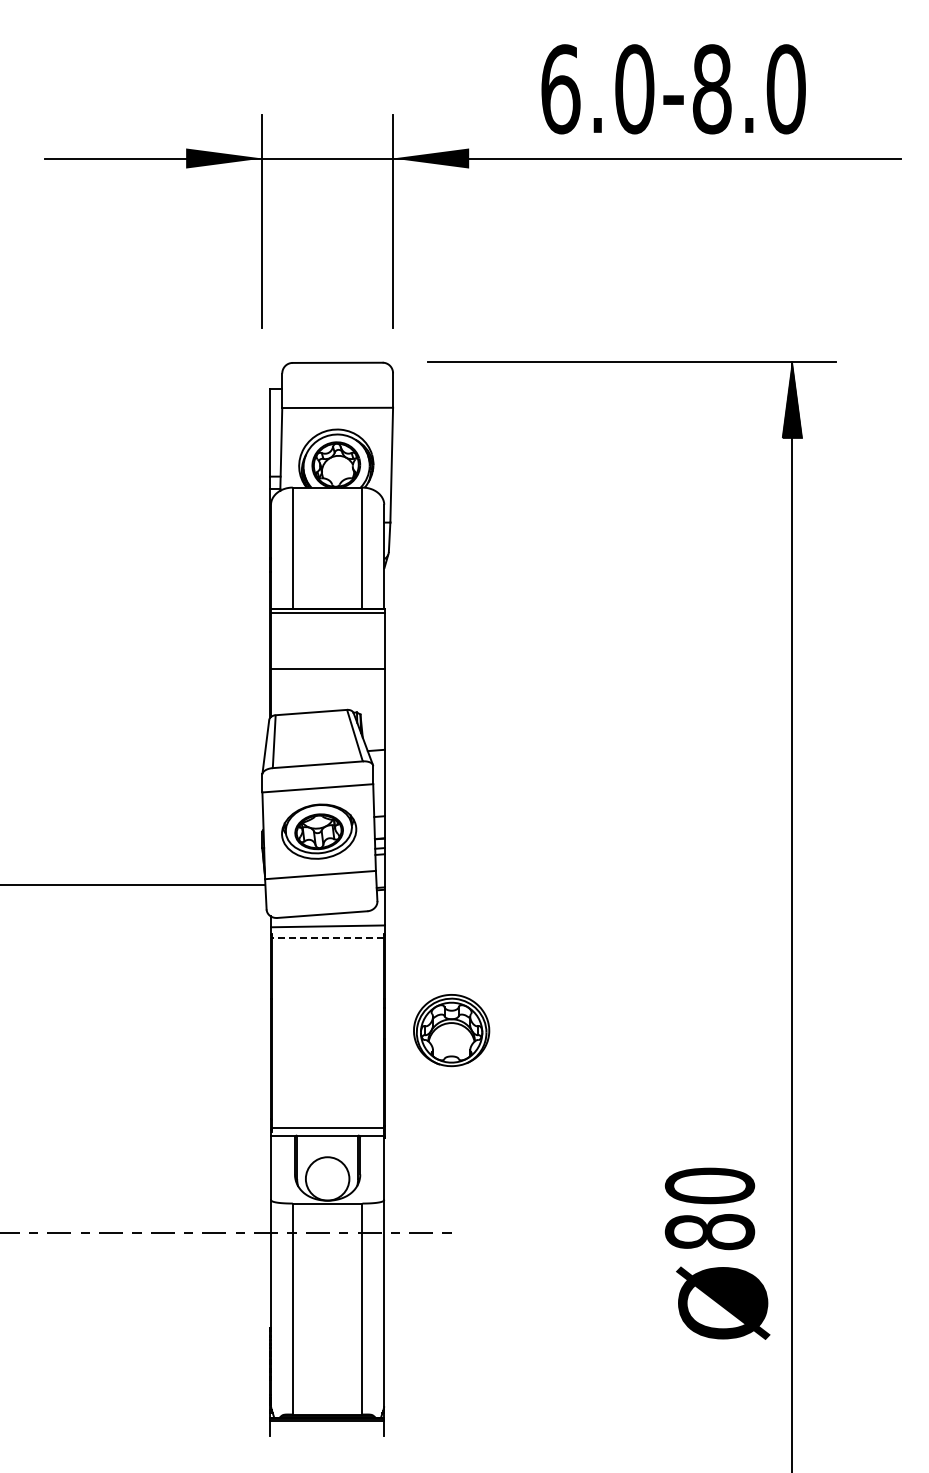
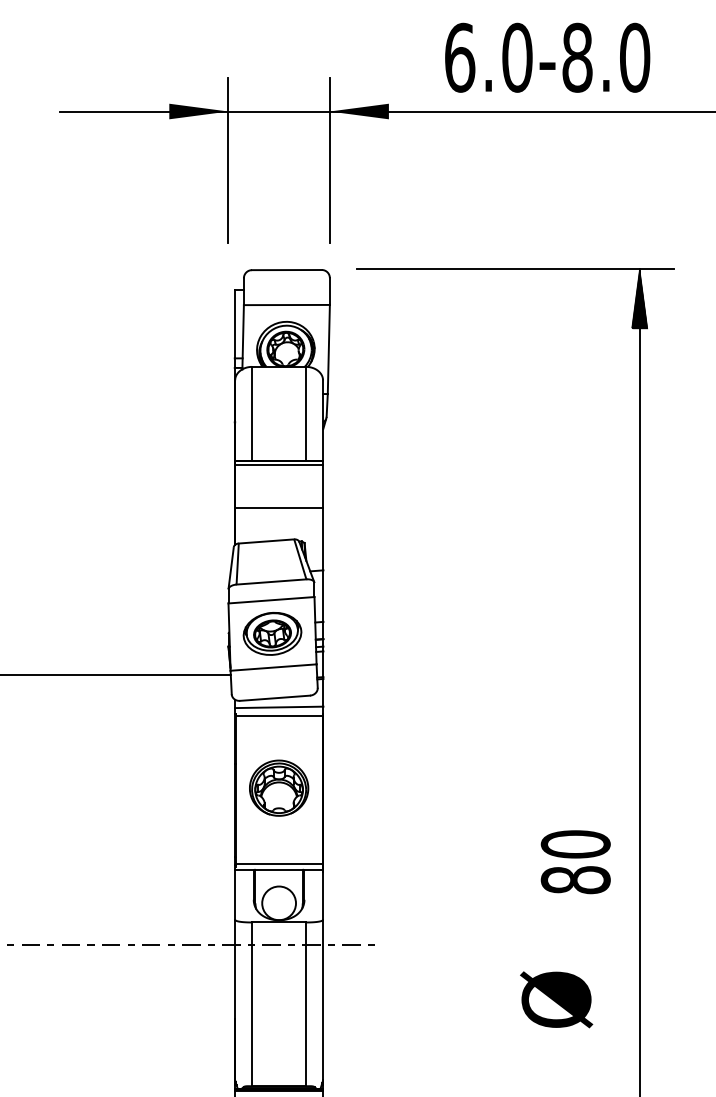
line: (327, 938) -> (279, 716), dashed -> solid
part: (451, 1030) -> (279, 788), moved
text: (709, 1208) -> (575, 861), moved
text: (723, 1302) -> (556, 999), moved

